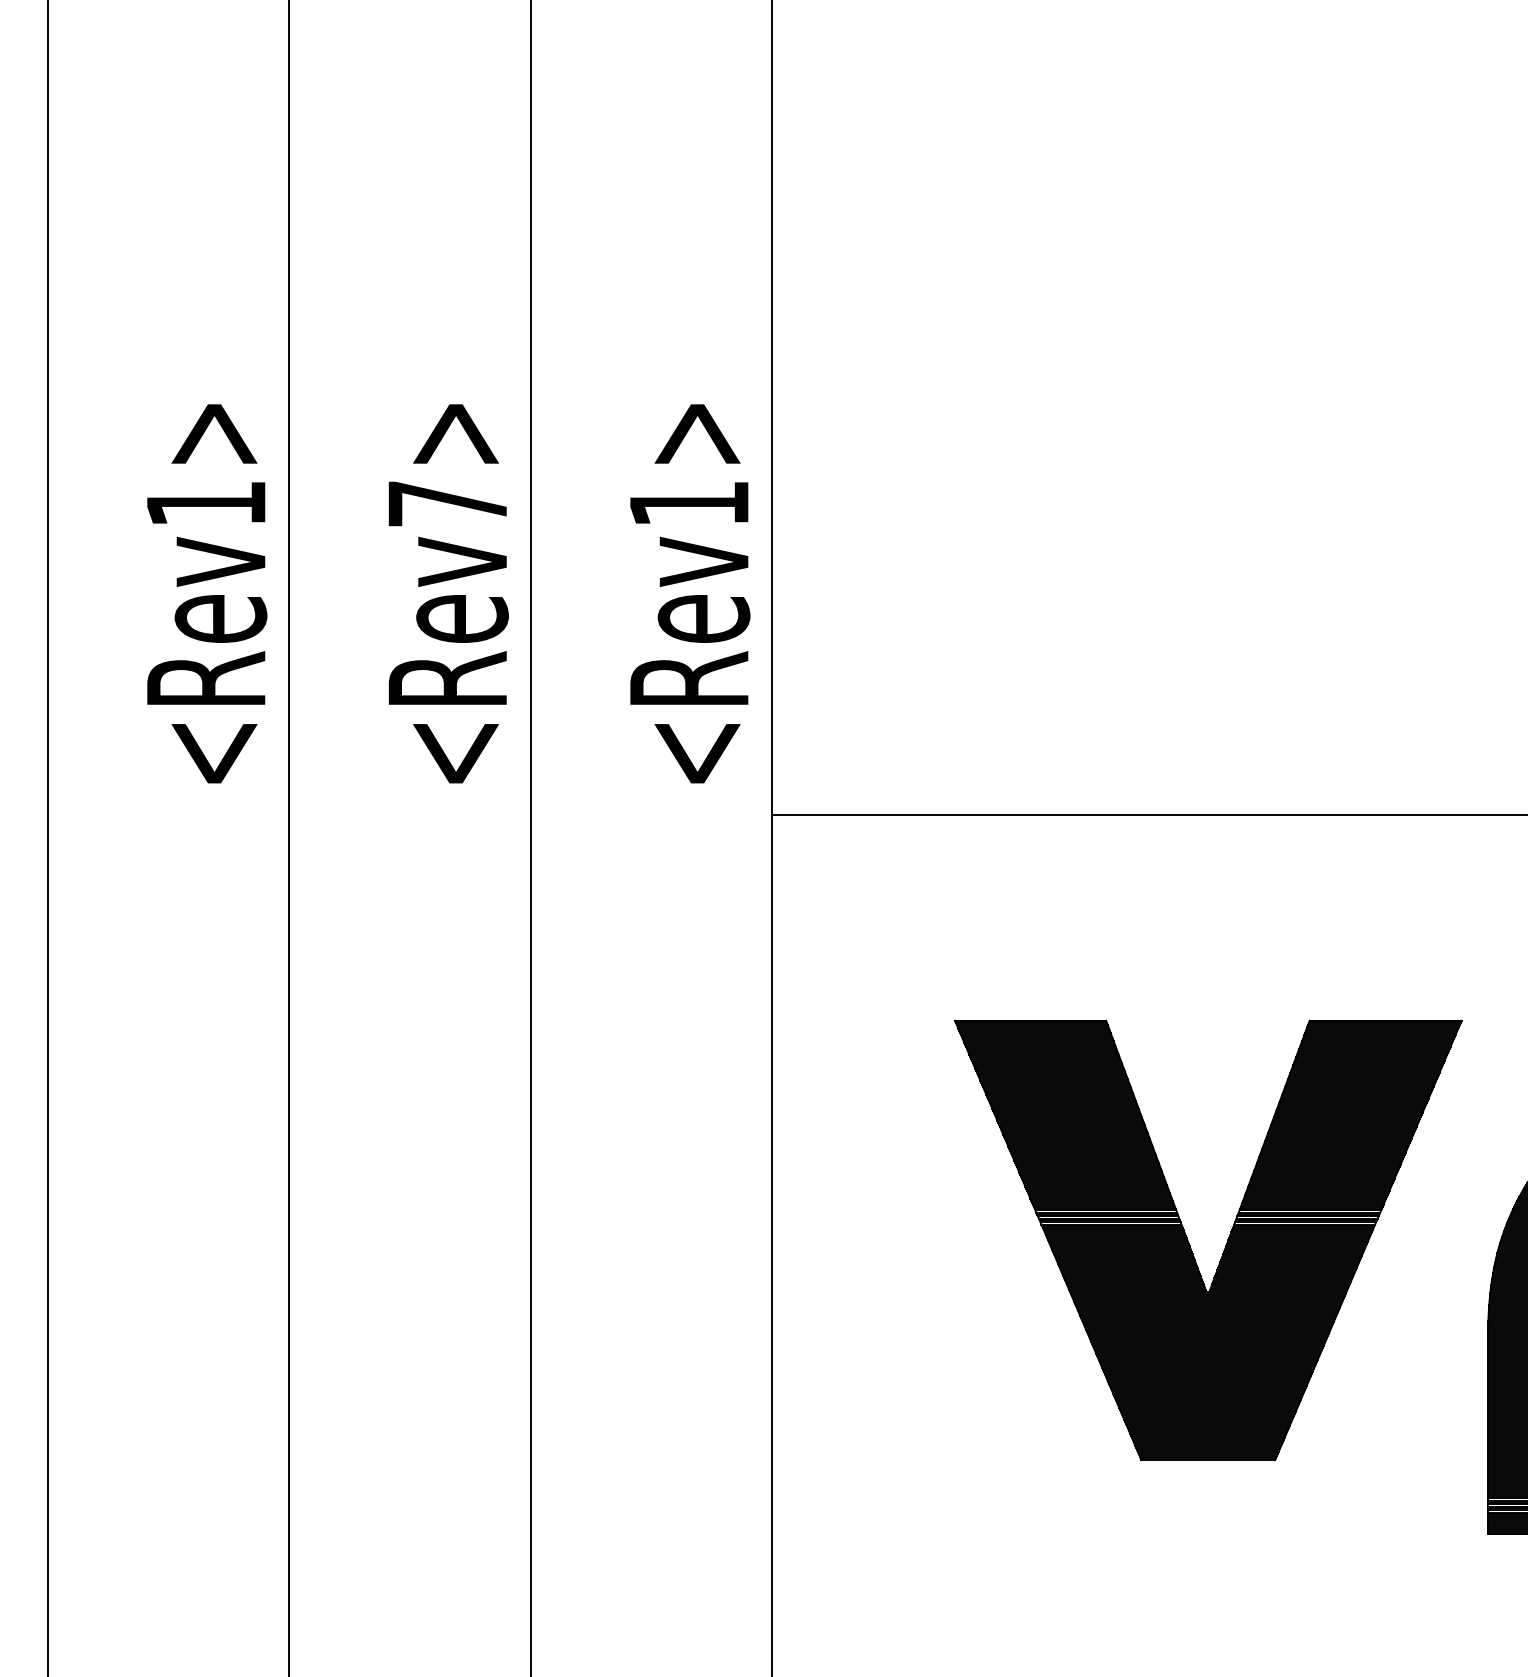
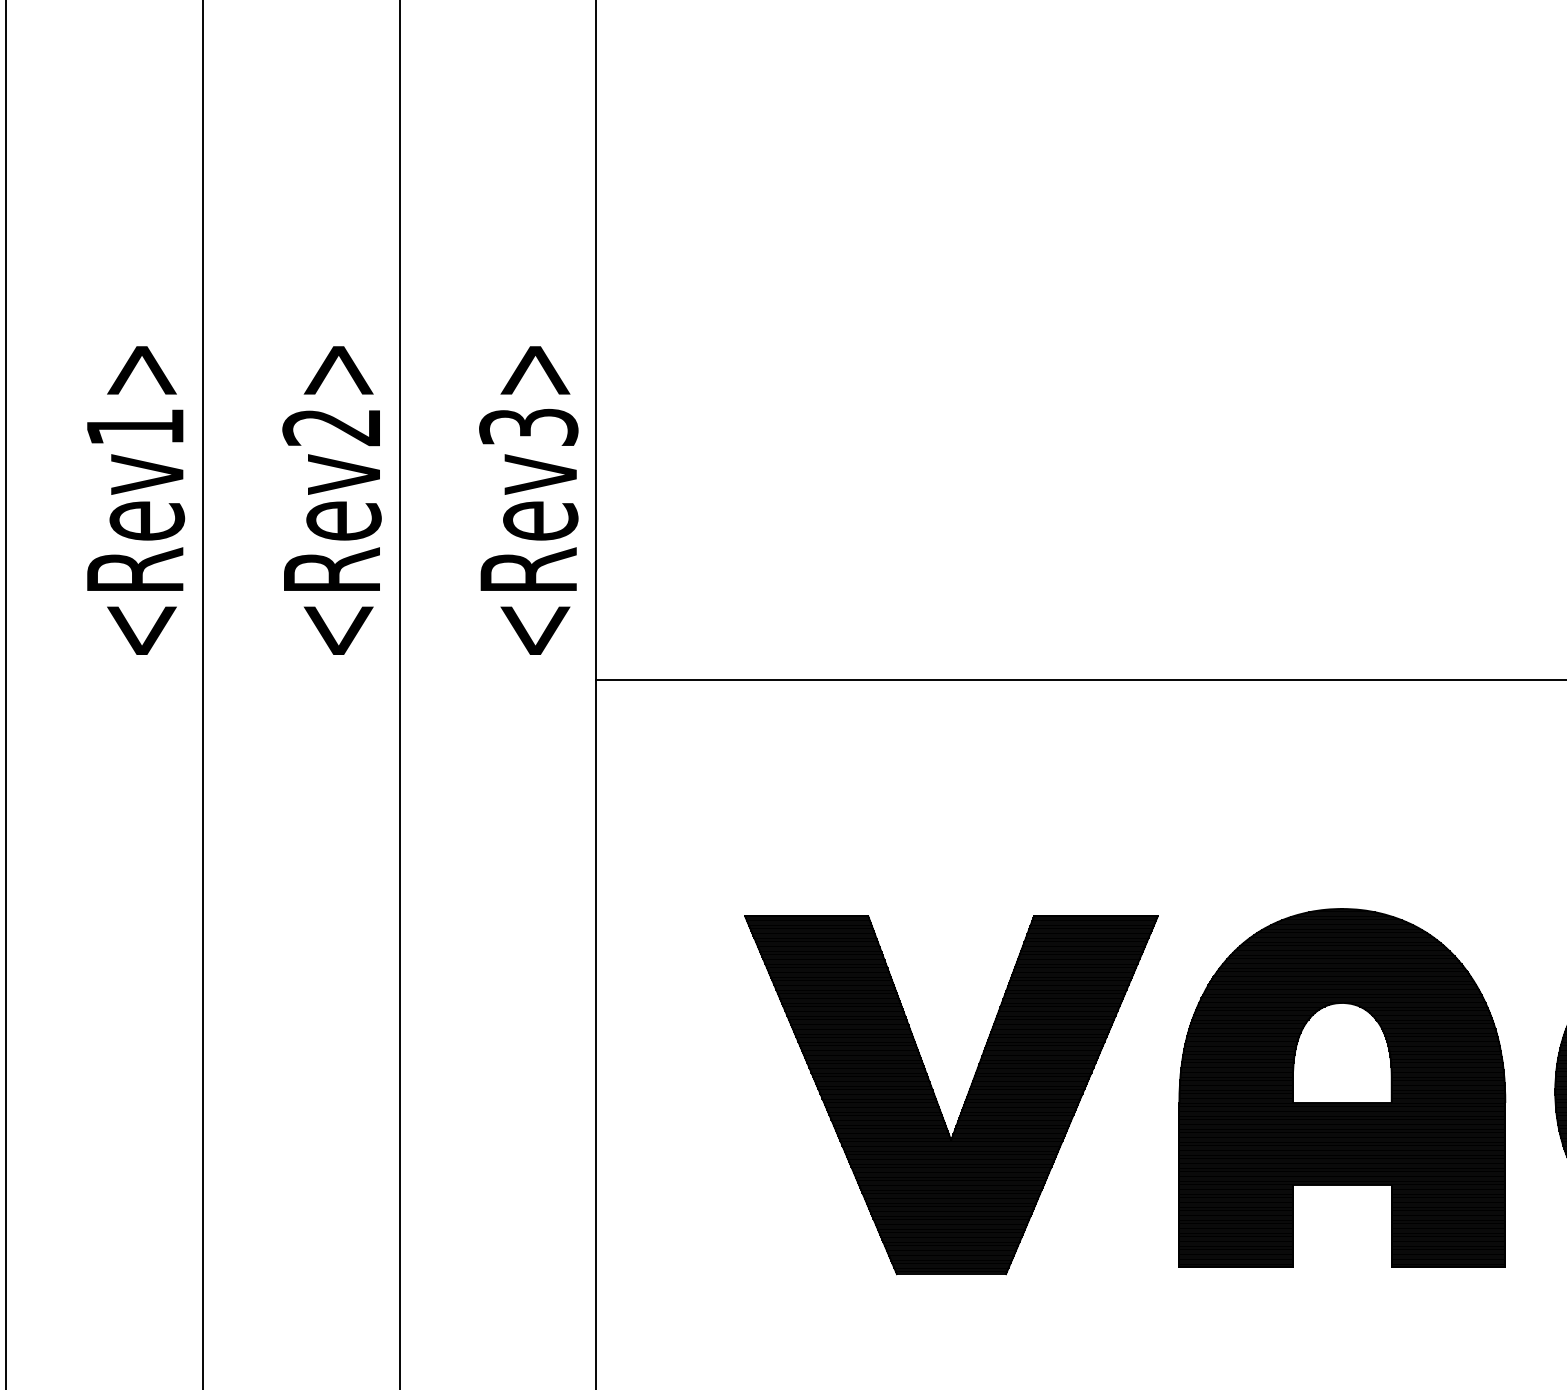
text: (689, 502) -> (528, 426), <Rev1> -> <Rev3>
text: (445, 504) -> (330, 427), <Rev7> -> <Rev2>
part: (1225, 1244) -> (965, 1098), moved

